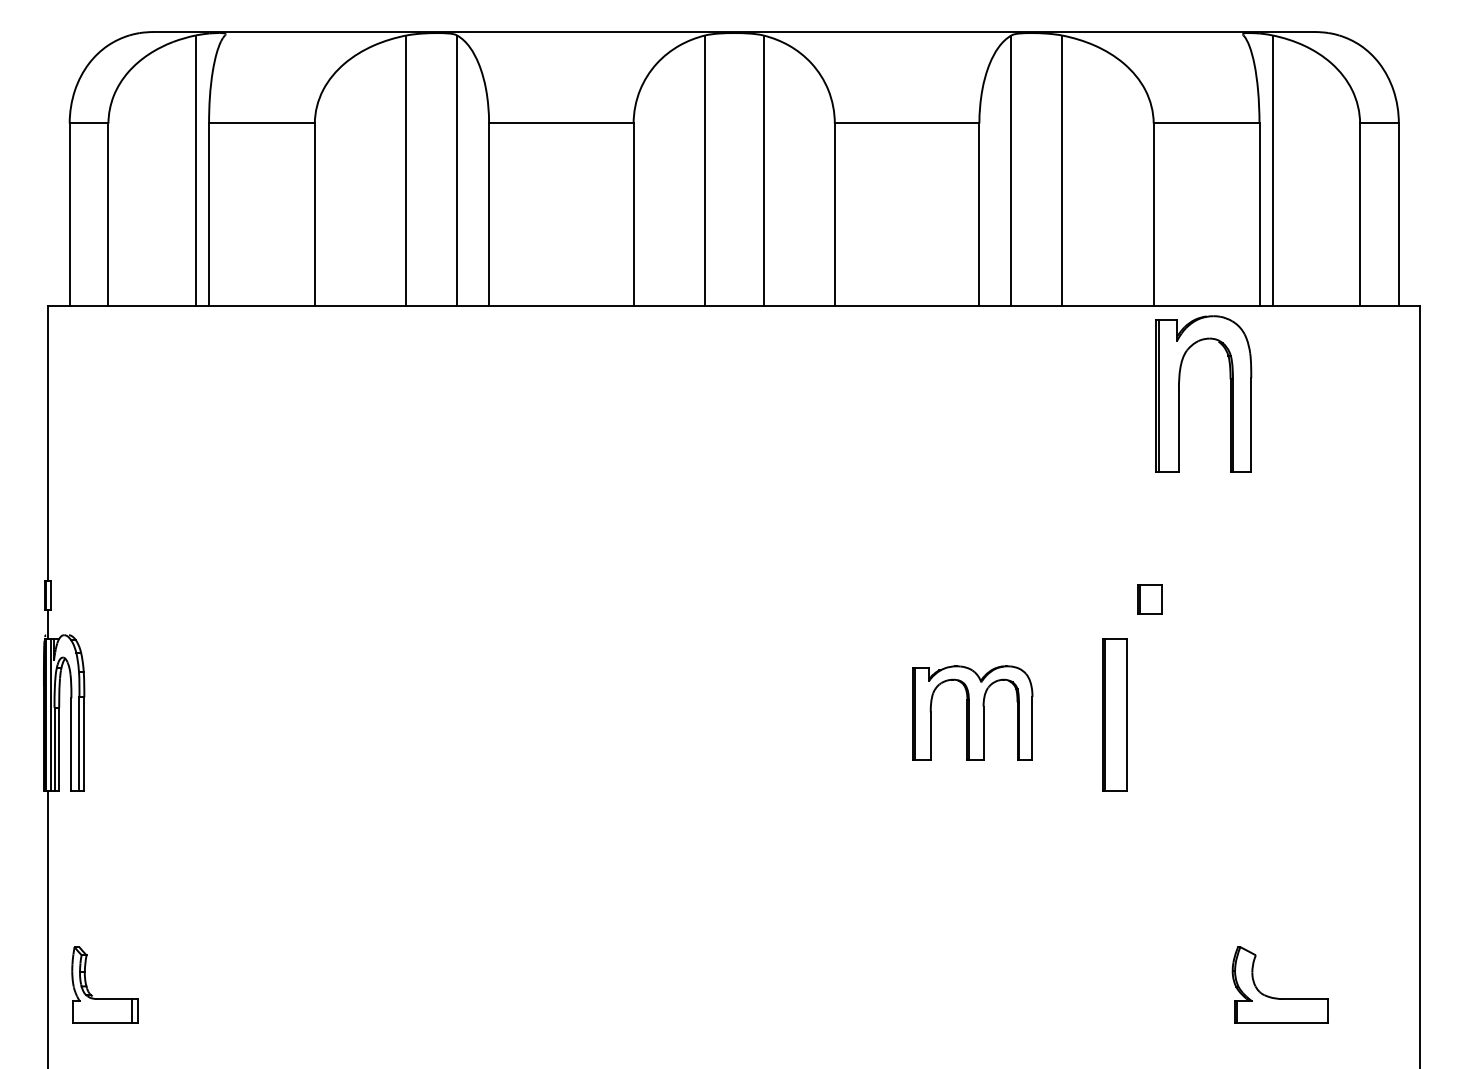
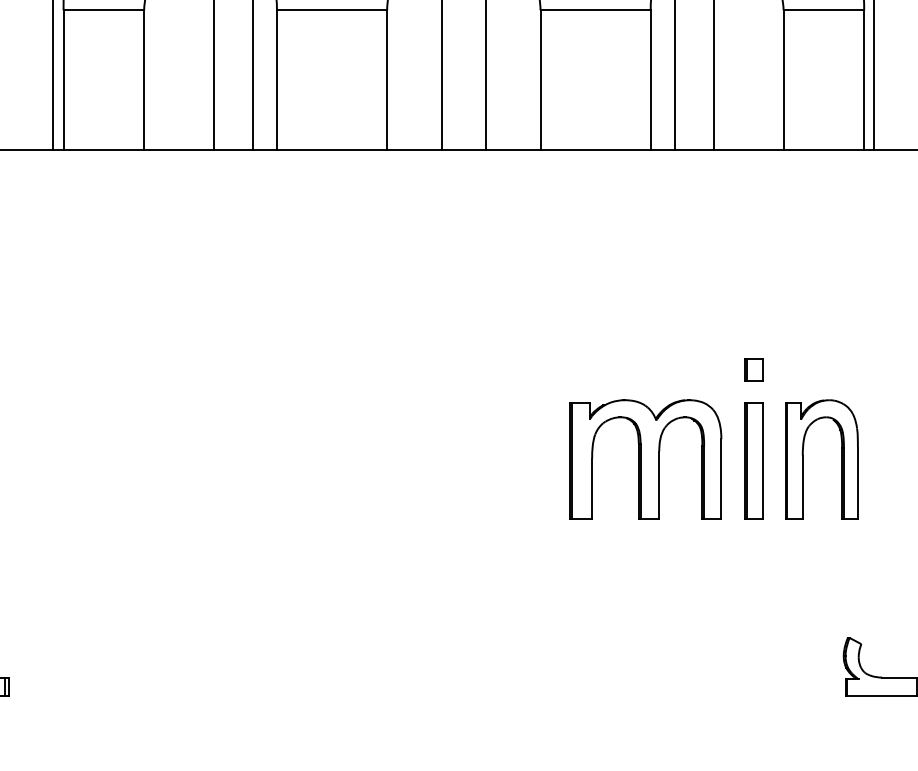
part: (1179, 393) -> (803, 459), moved
part: (1149, 599) -> (753, 369), moved
part: (972, 712) -> (645, 459), size x1.67

